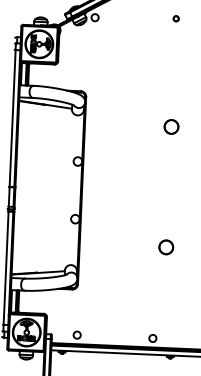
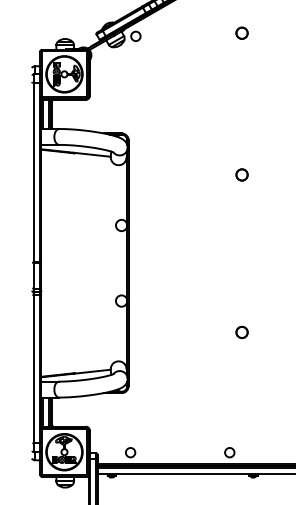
circle: (175, 18) -> (241, 32), size x1.67
circle: (171, 126) -> (241, 174), size x0.62
circle: (165, 246) -> (241, 331), size x0.62

